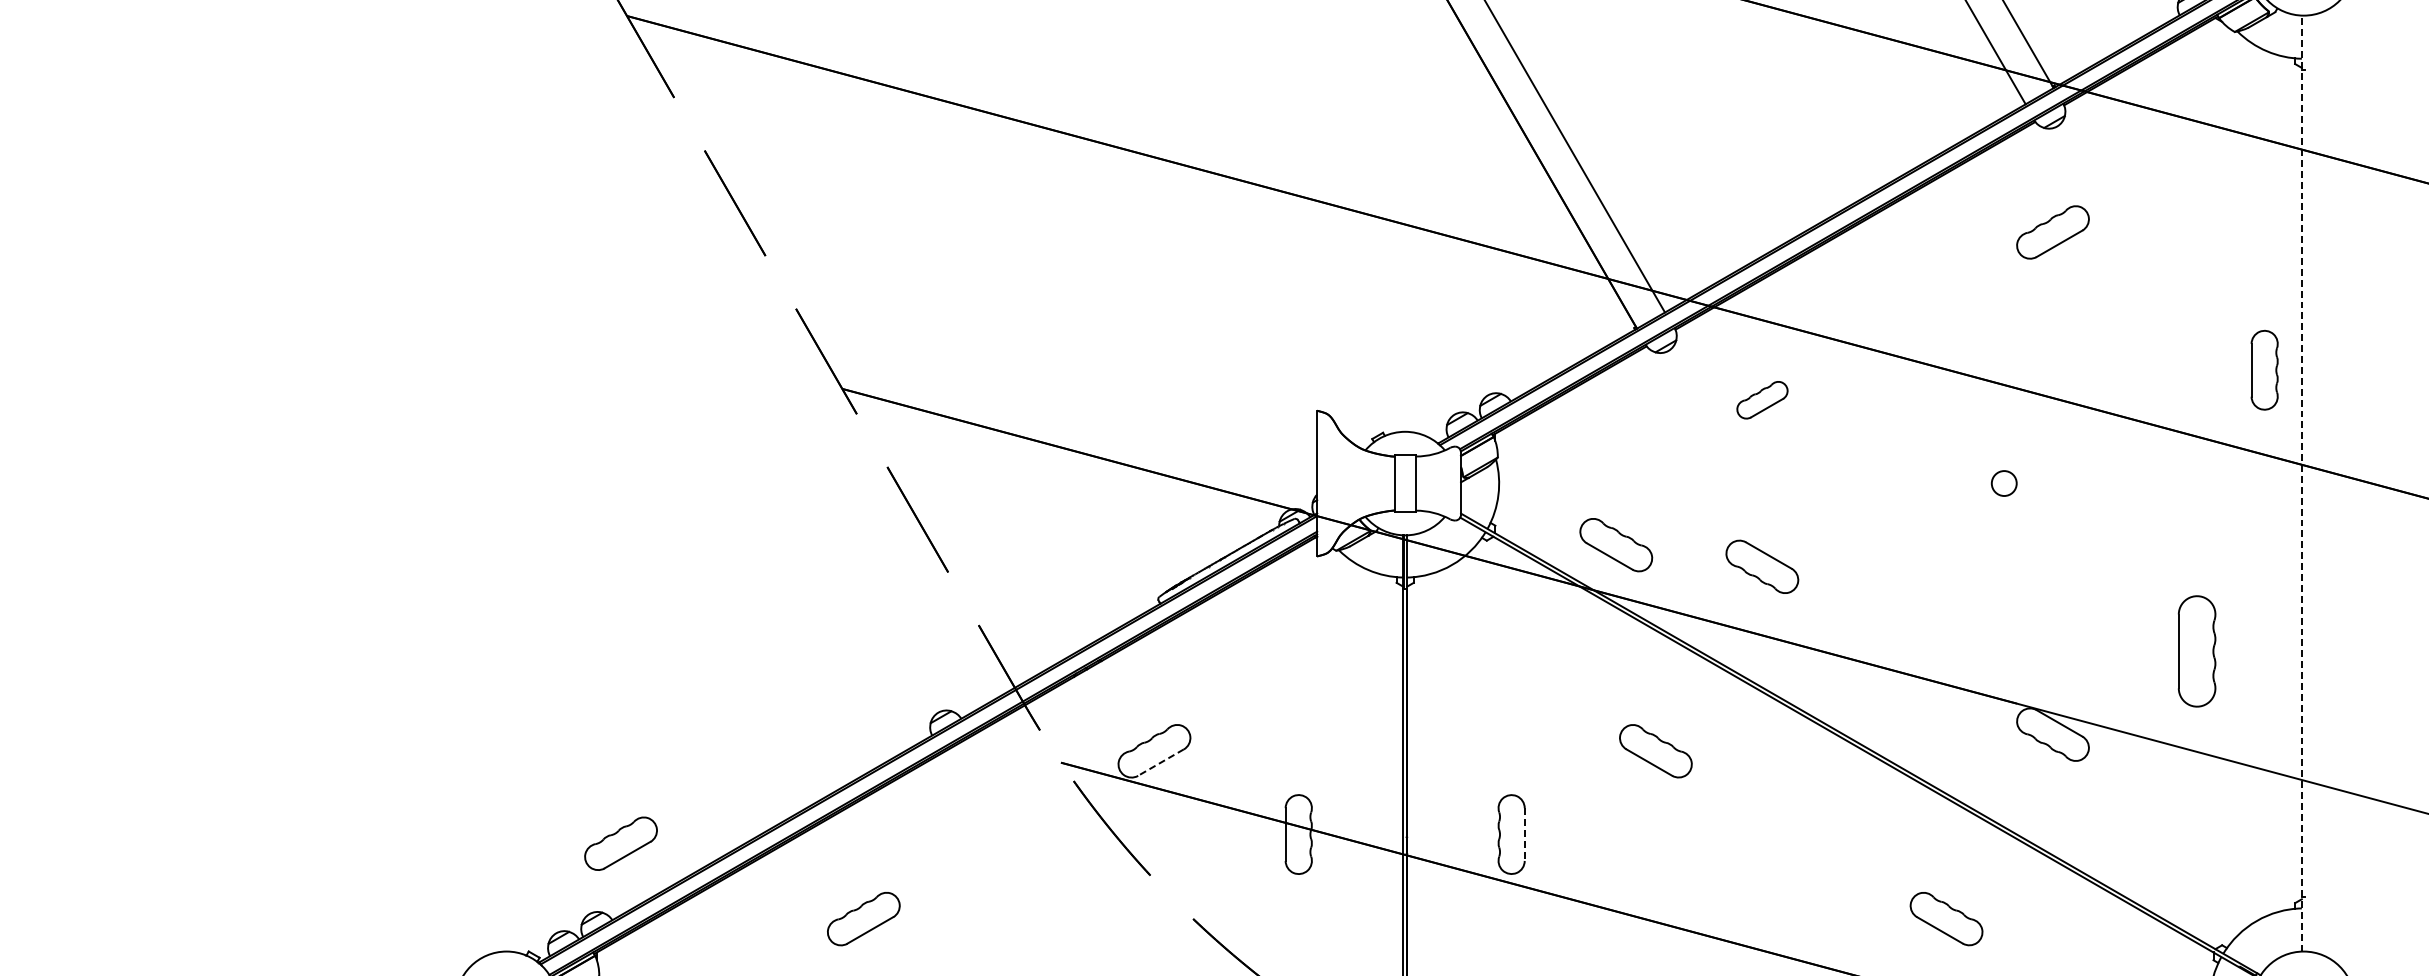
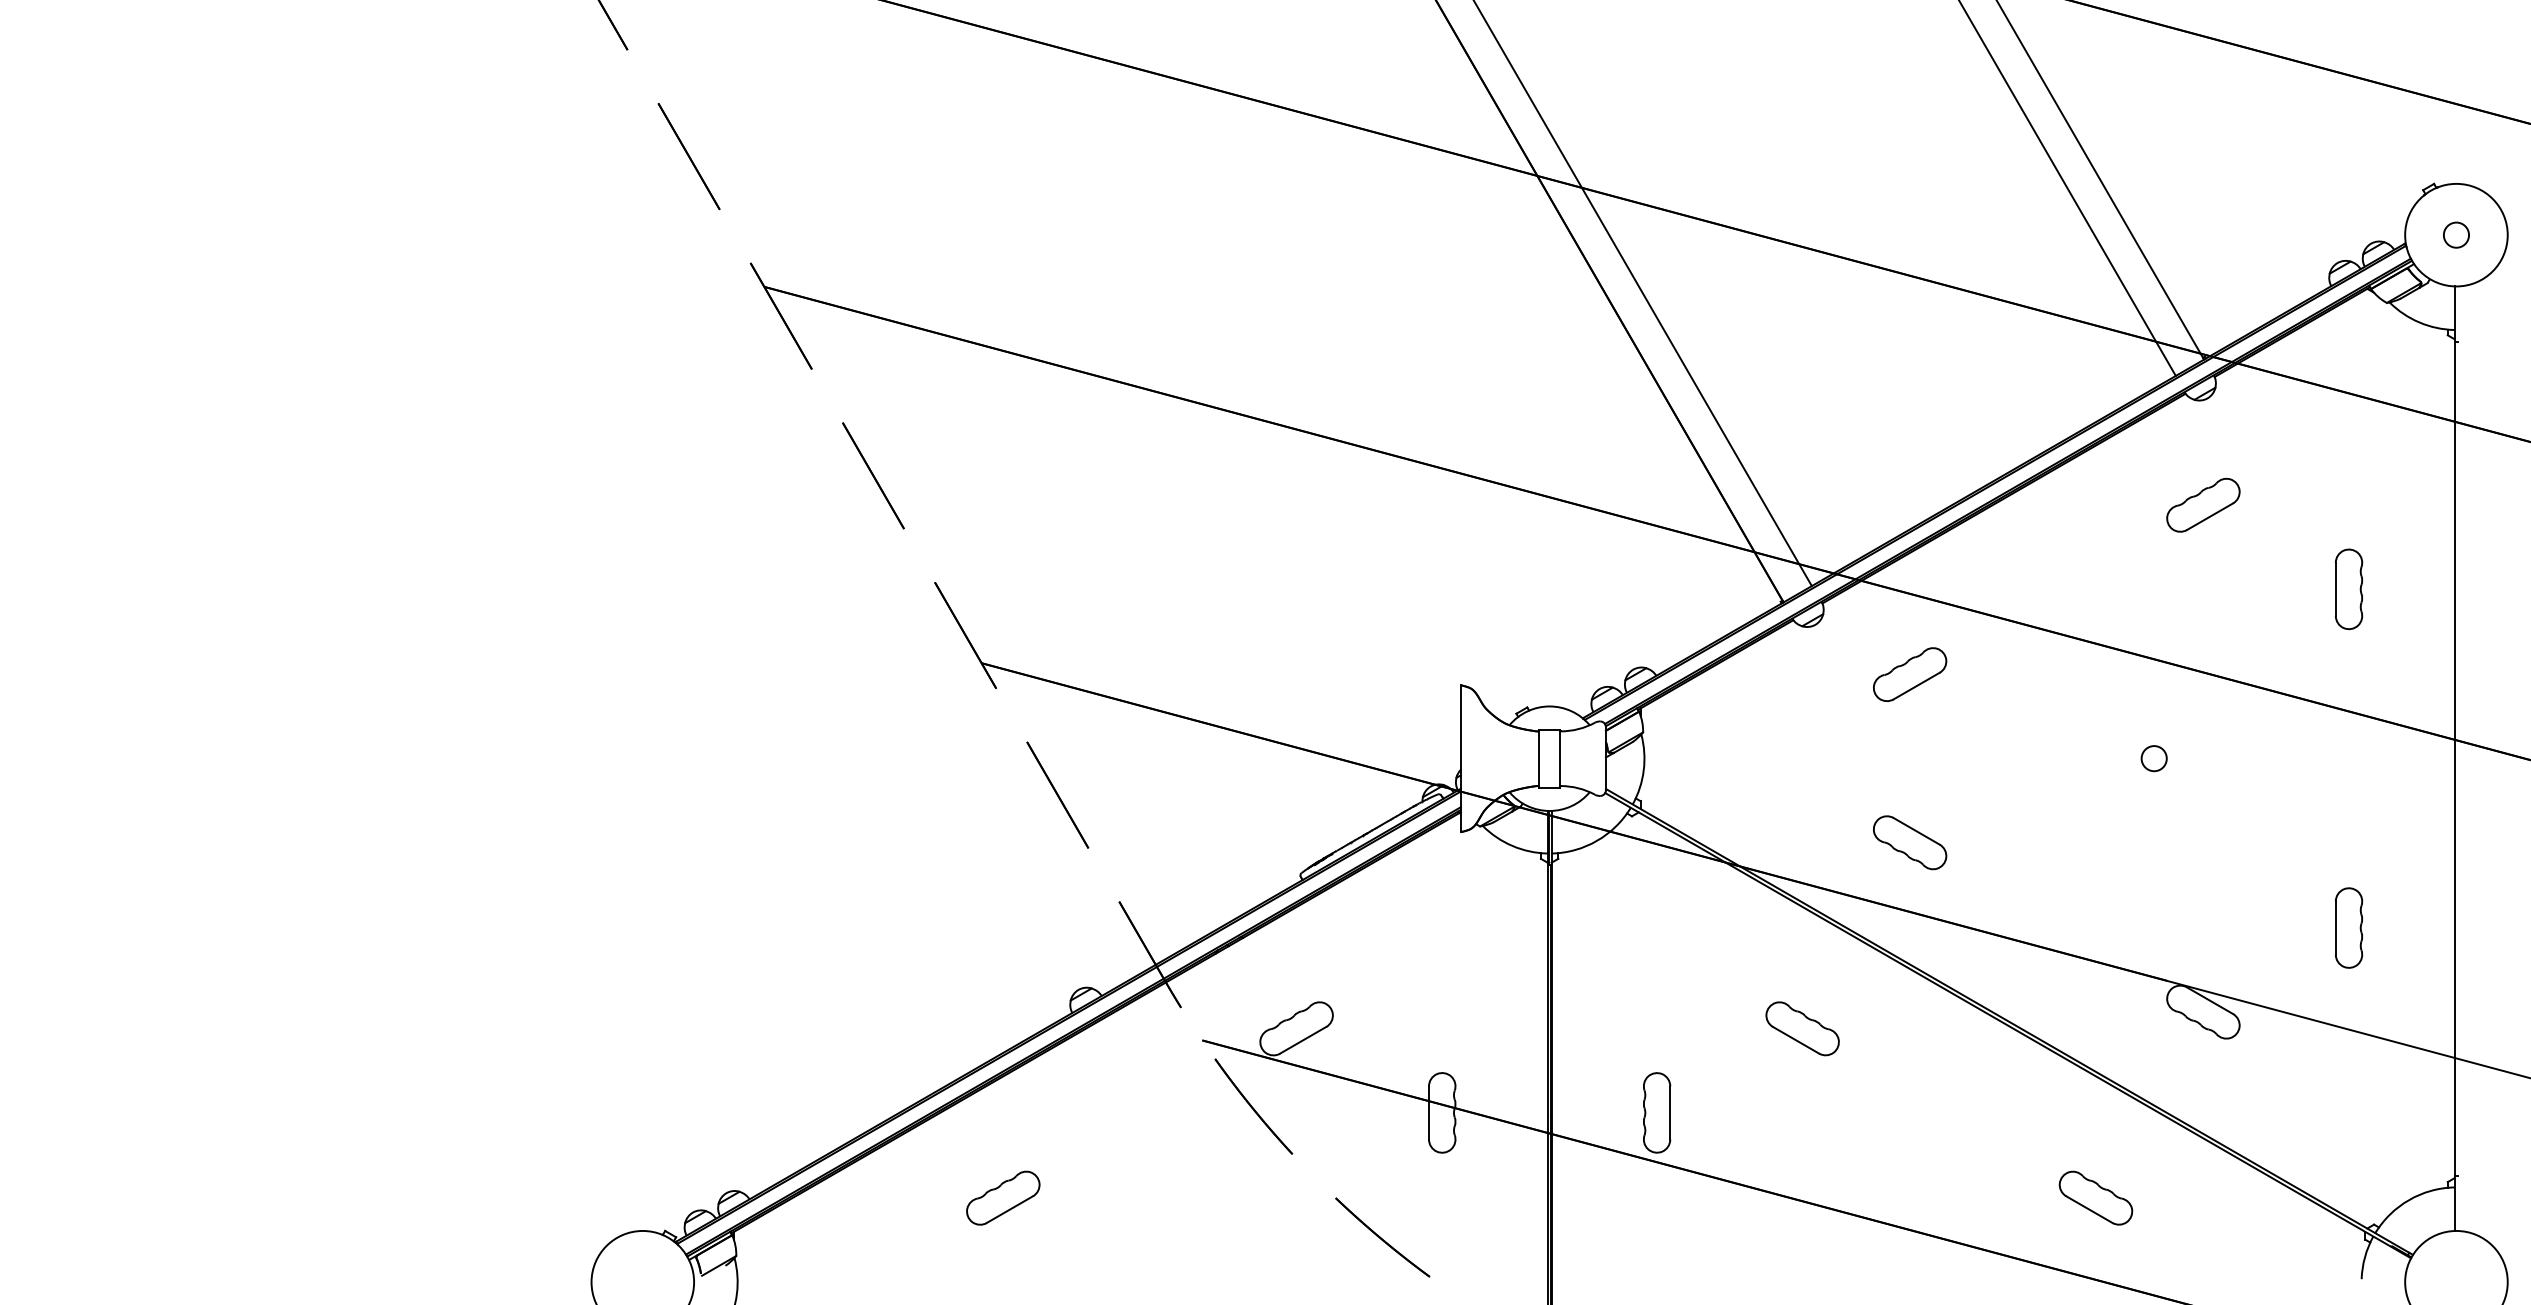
part: (2265, 370) -> (2349, 589), moved
part: (1762, 400) -> (1910, 674), size x1.43
line: (2301, 483) -> (2454, 758), dashed -> solid
part: (1616, 544) -> (1762, 820), removed
part: (2197, 650) -> (2349, 927), size x0.71
line: (1161, 762) -> (1303, 1040), dashed -> solid
line: (1524, 834) -> (1670, 1112), dashed -> solid
part: (621, 843) -> (758, 1121), removed

